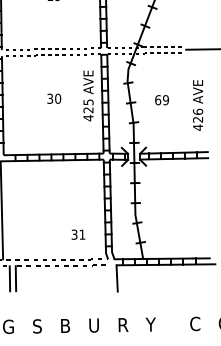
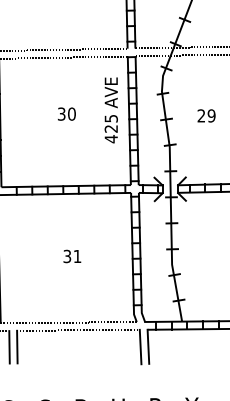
text: (158, 100) -> (201, 116), 69 -> 29
text: (78, 234) -> (72, 256), moved
line: (110, 278) -> (139, 346), added

